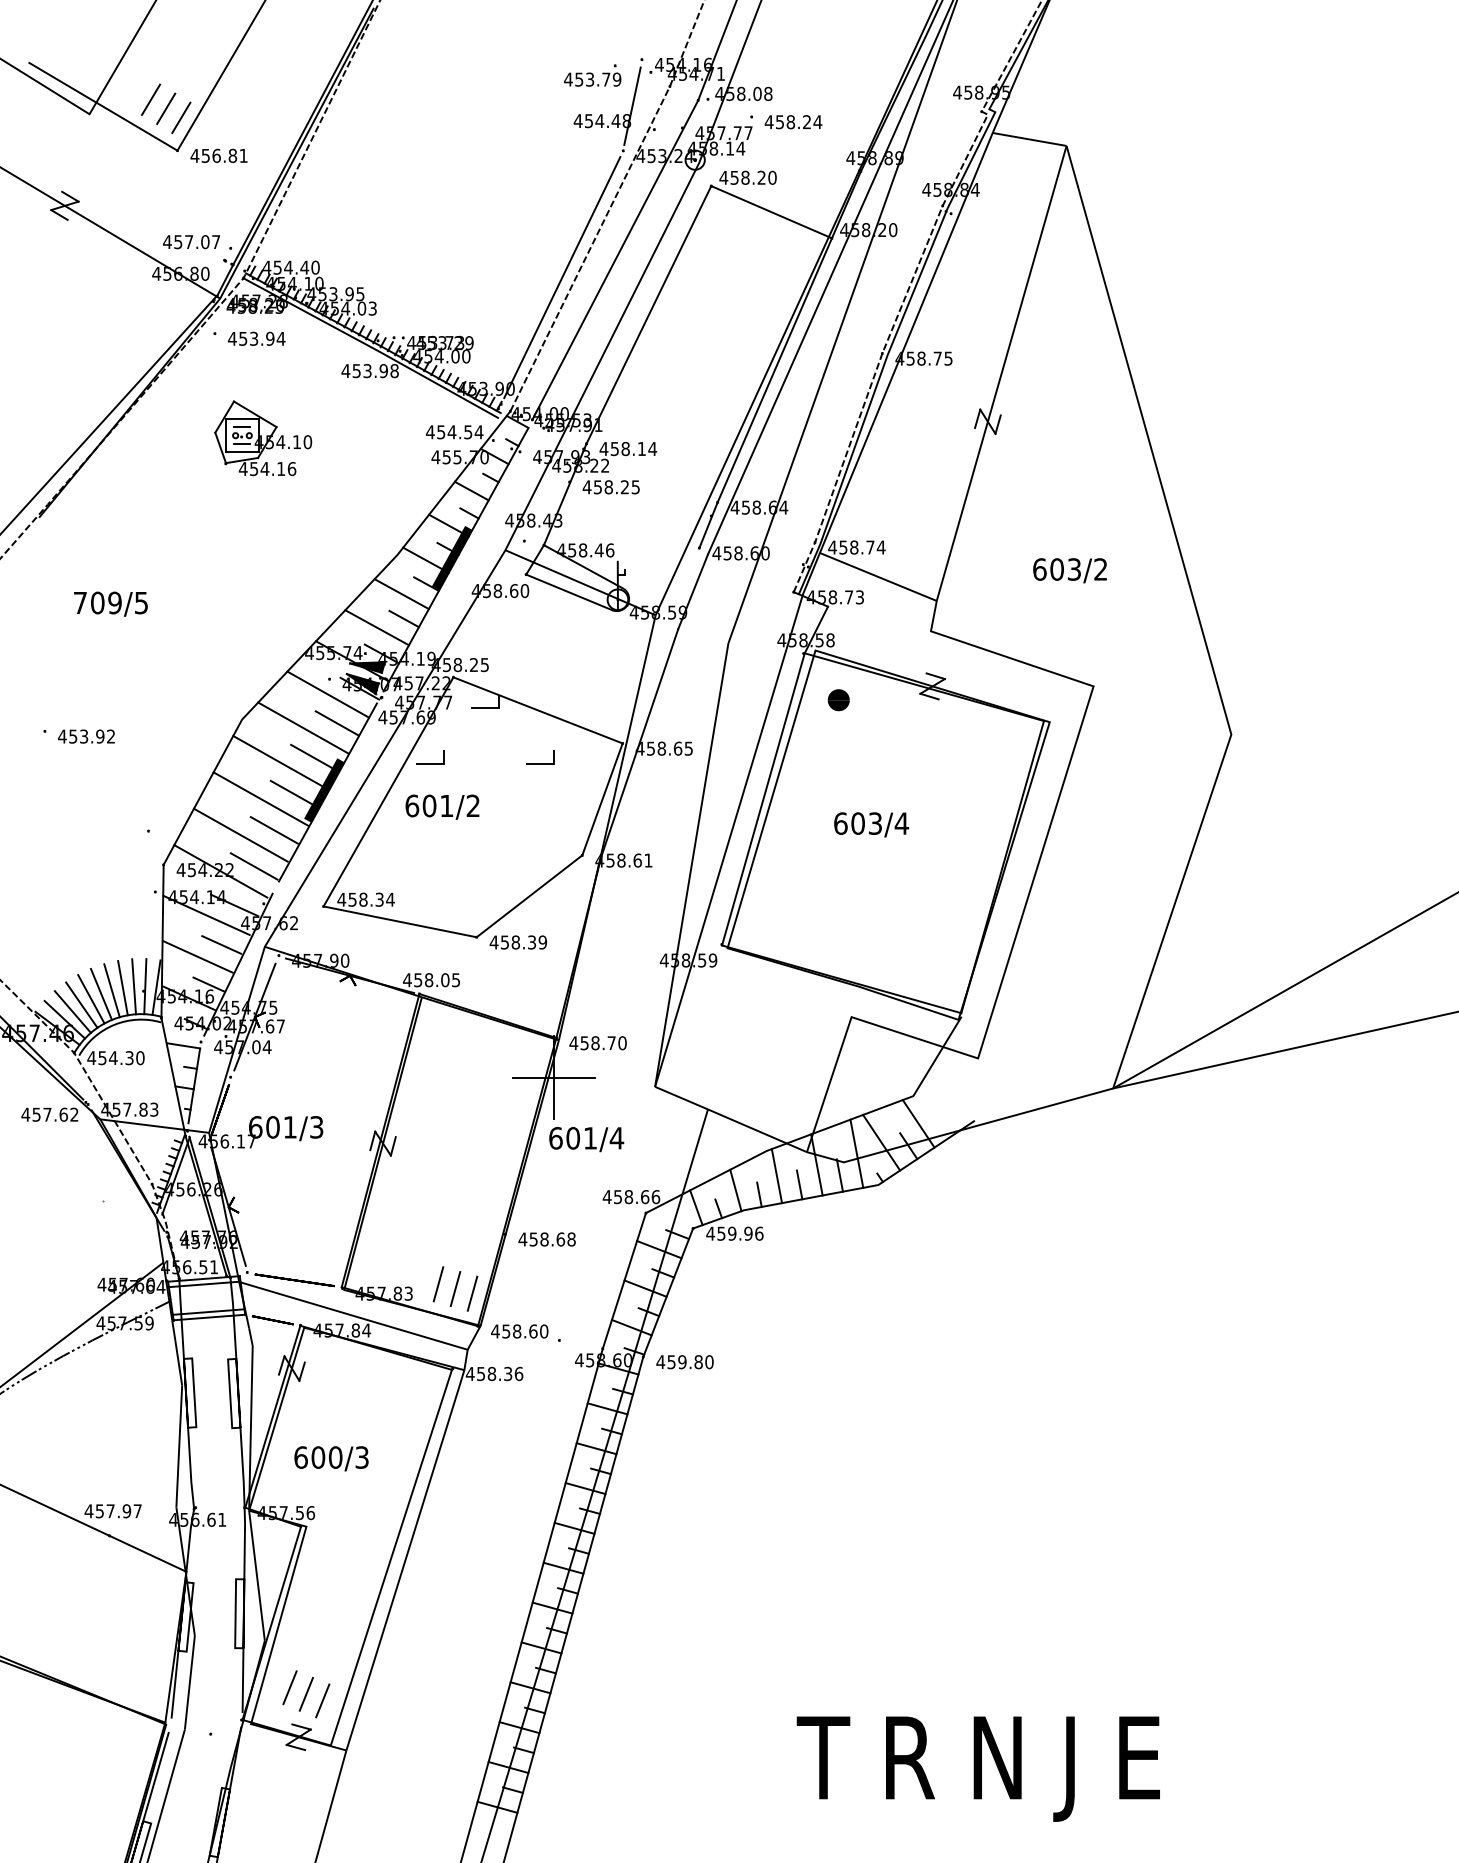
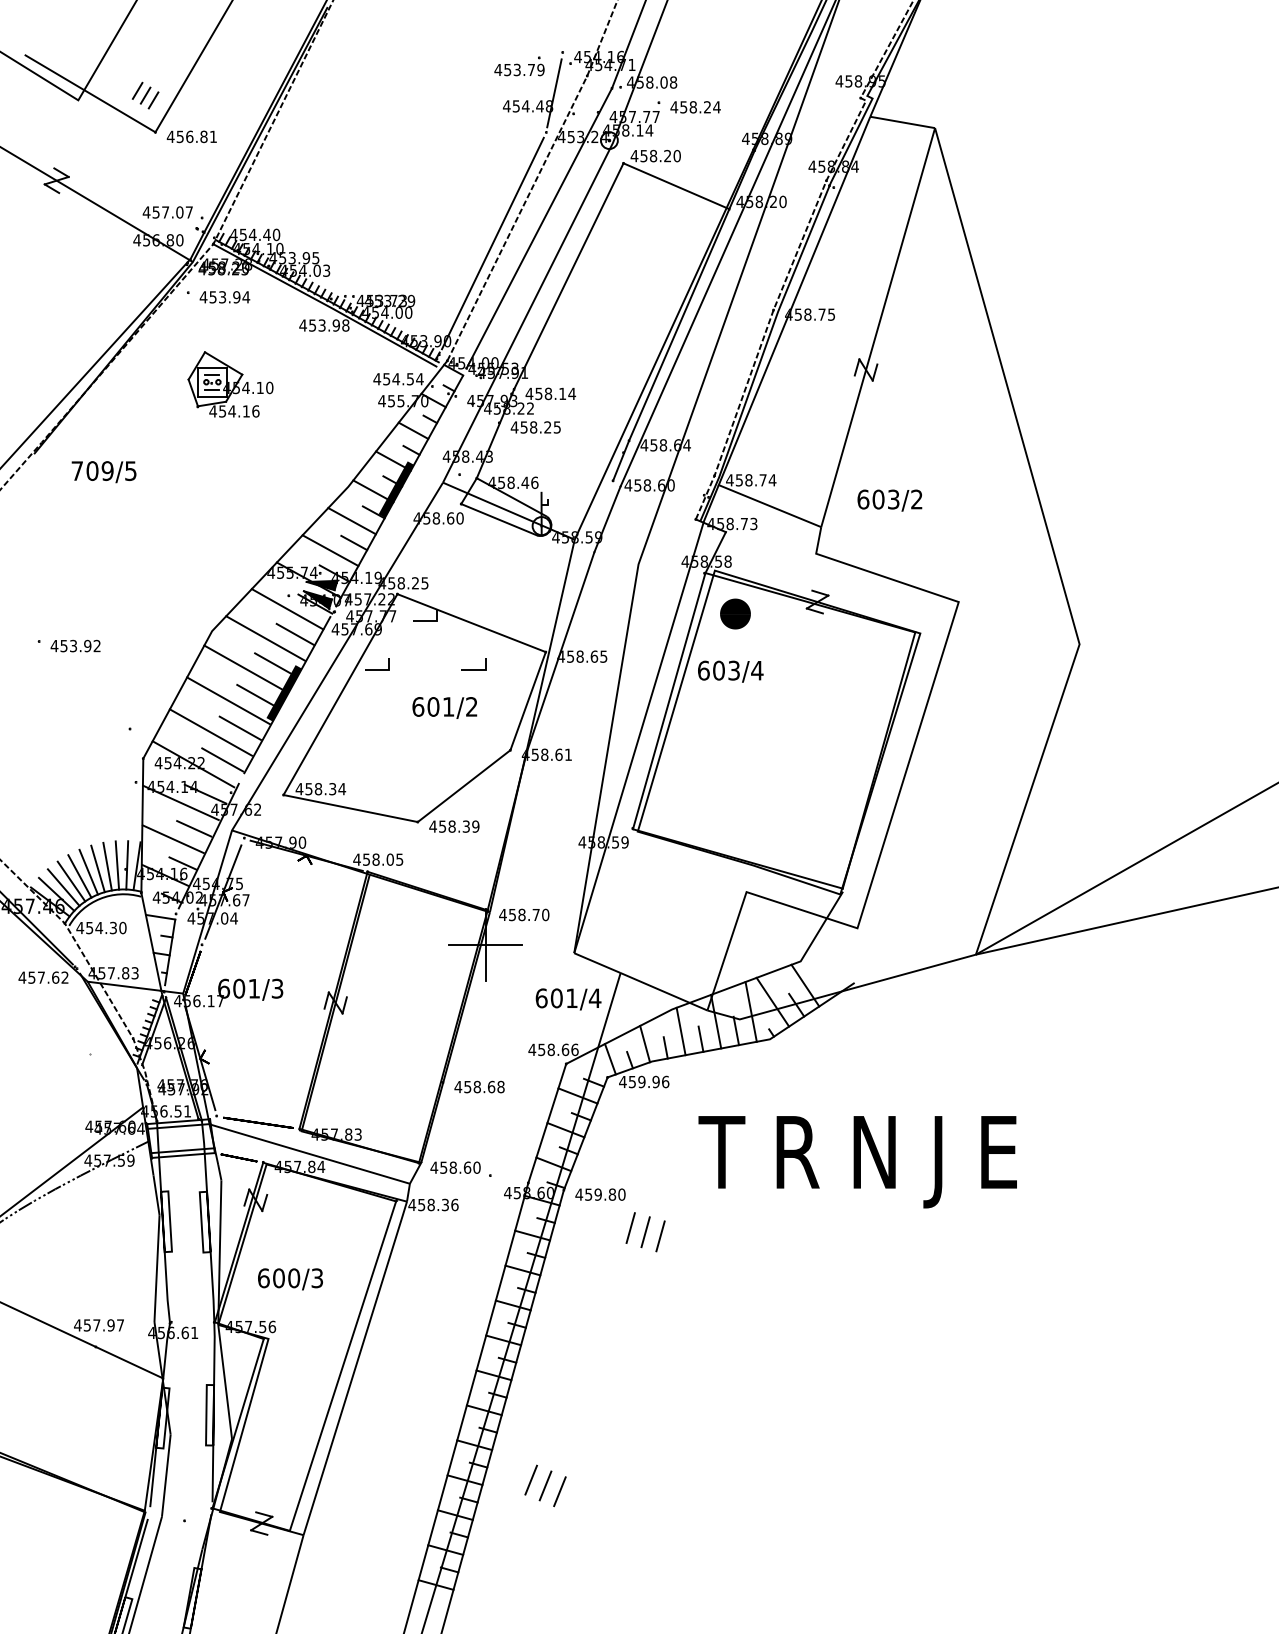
part: (166, 108) -> (145, 95), size x0.6
text: (1069, 570) -> (889, 500), moved
text: (110, 603) -> (103, 471), moved
part: (838, 700) -> (735, 614), size x1.6
text: (442, 806) -> (444, 707), moved
text: (871, 824) -> (730, 671), moved
text: (586, 1139) -> (568, 999), moved
part: (455, 1288) -> (645, 1231), moved
part: (306, 1694) -> (545, 1486), moved
text: (977, 1768) -> (856, 1161), moved

